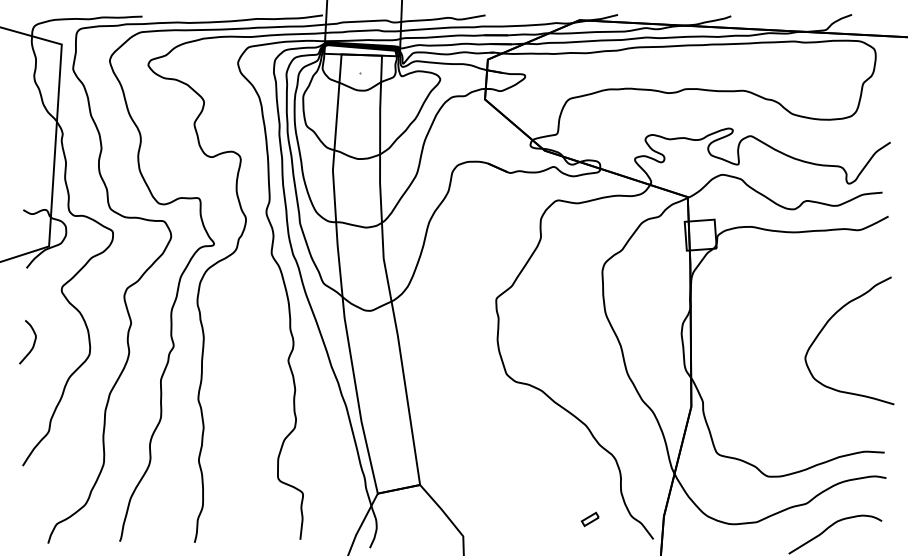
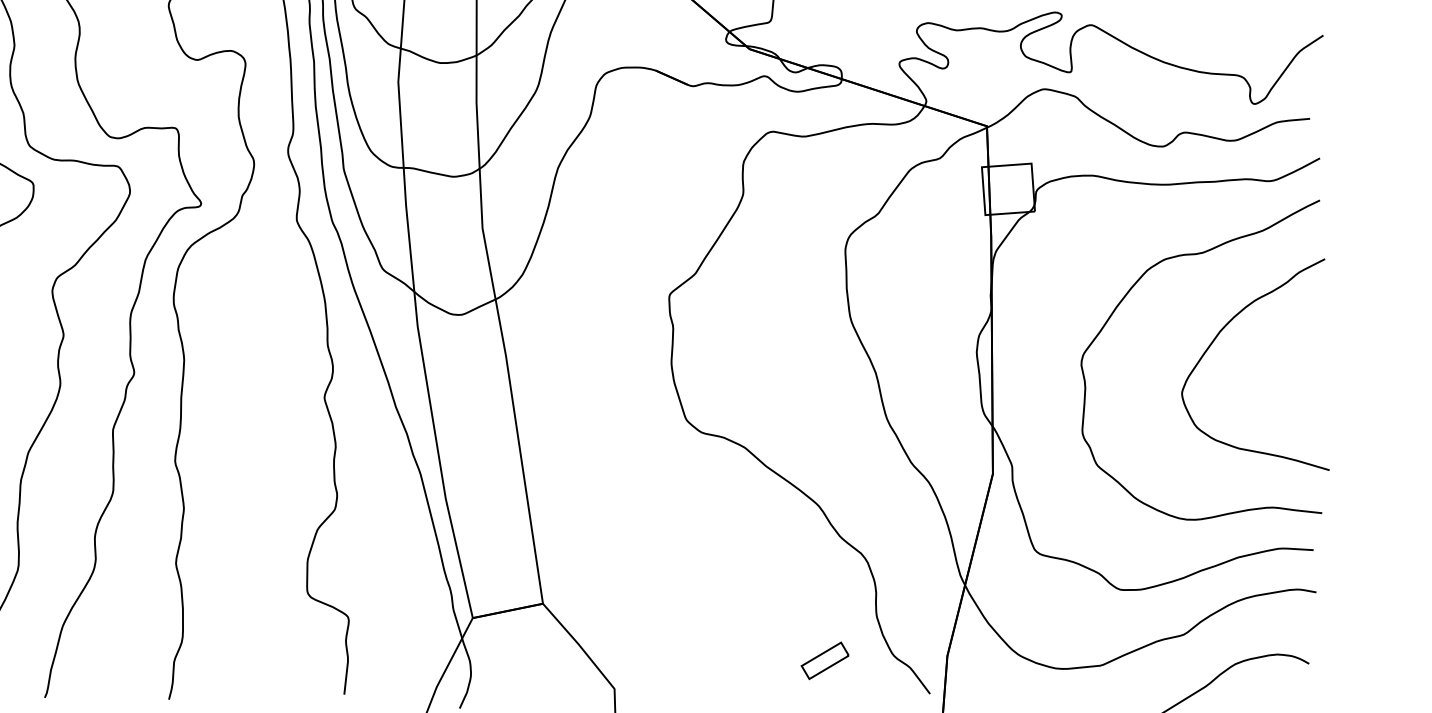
curve: (769, 303) -> (1122, 302), added
part: (590, 519) -> (825, 661), size x1.67

